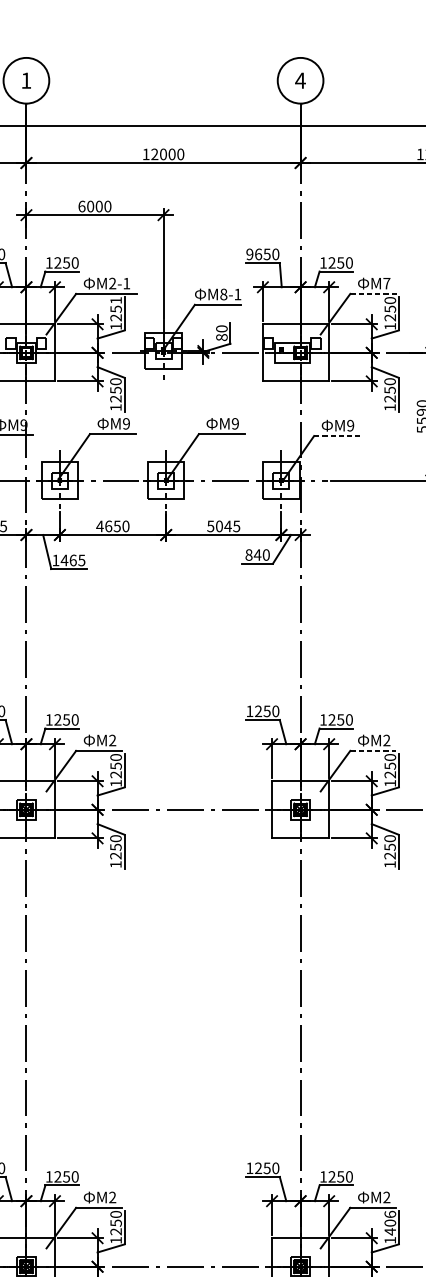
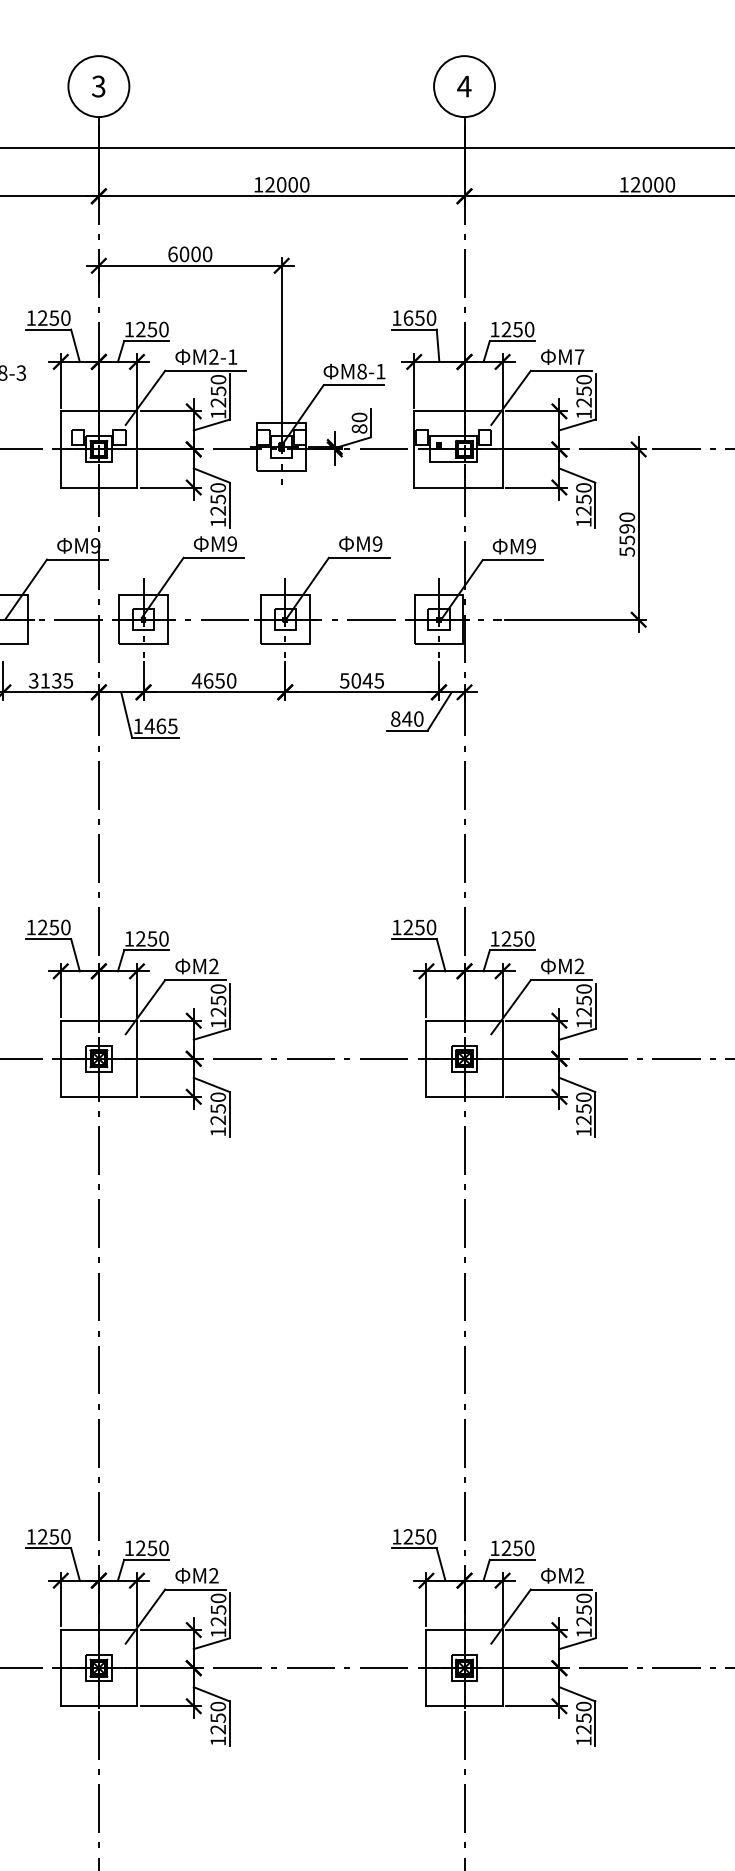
text: (26, 80) -> (98, 86), 1 -> 3
text: (249, 253) -> (396, 317), 9650 -> 1650
line: (373, 293) -> (561, 370), dashed -> solid
text: (116, 300) -> (218, 379), 1251 -> 1250
line: (337, 436) -> (513, 560), dashed -> solid
line: (373, 751) -> (561, 980), dashed -> solid
text: (389, 1222) -> (583, 1609), 1406 -> 1250

